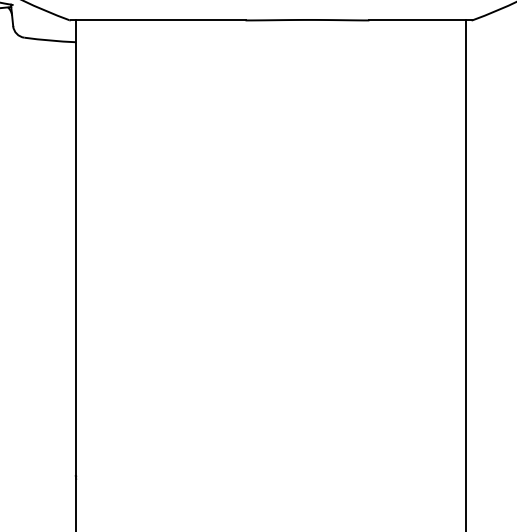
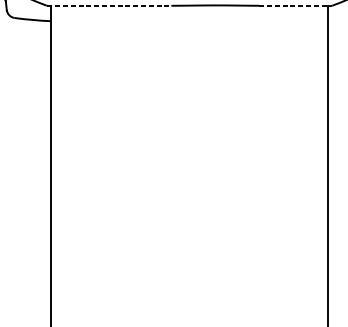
line: (158, 20) -> (109, 5), solid -> dashed
line: (421, 20) -> (296, 5), solid -> dashed

